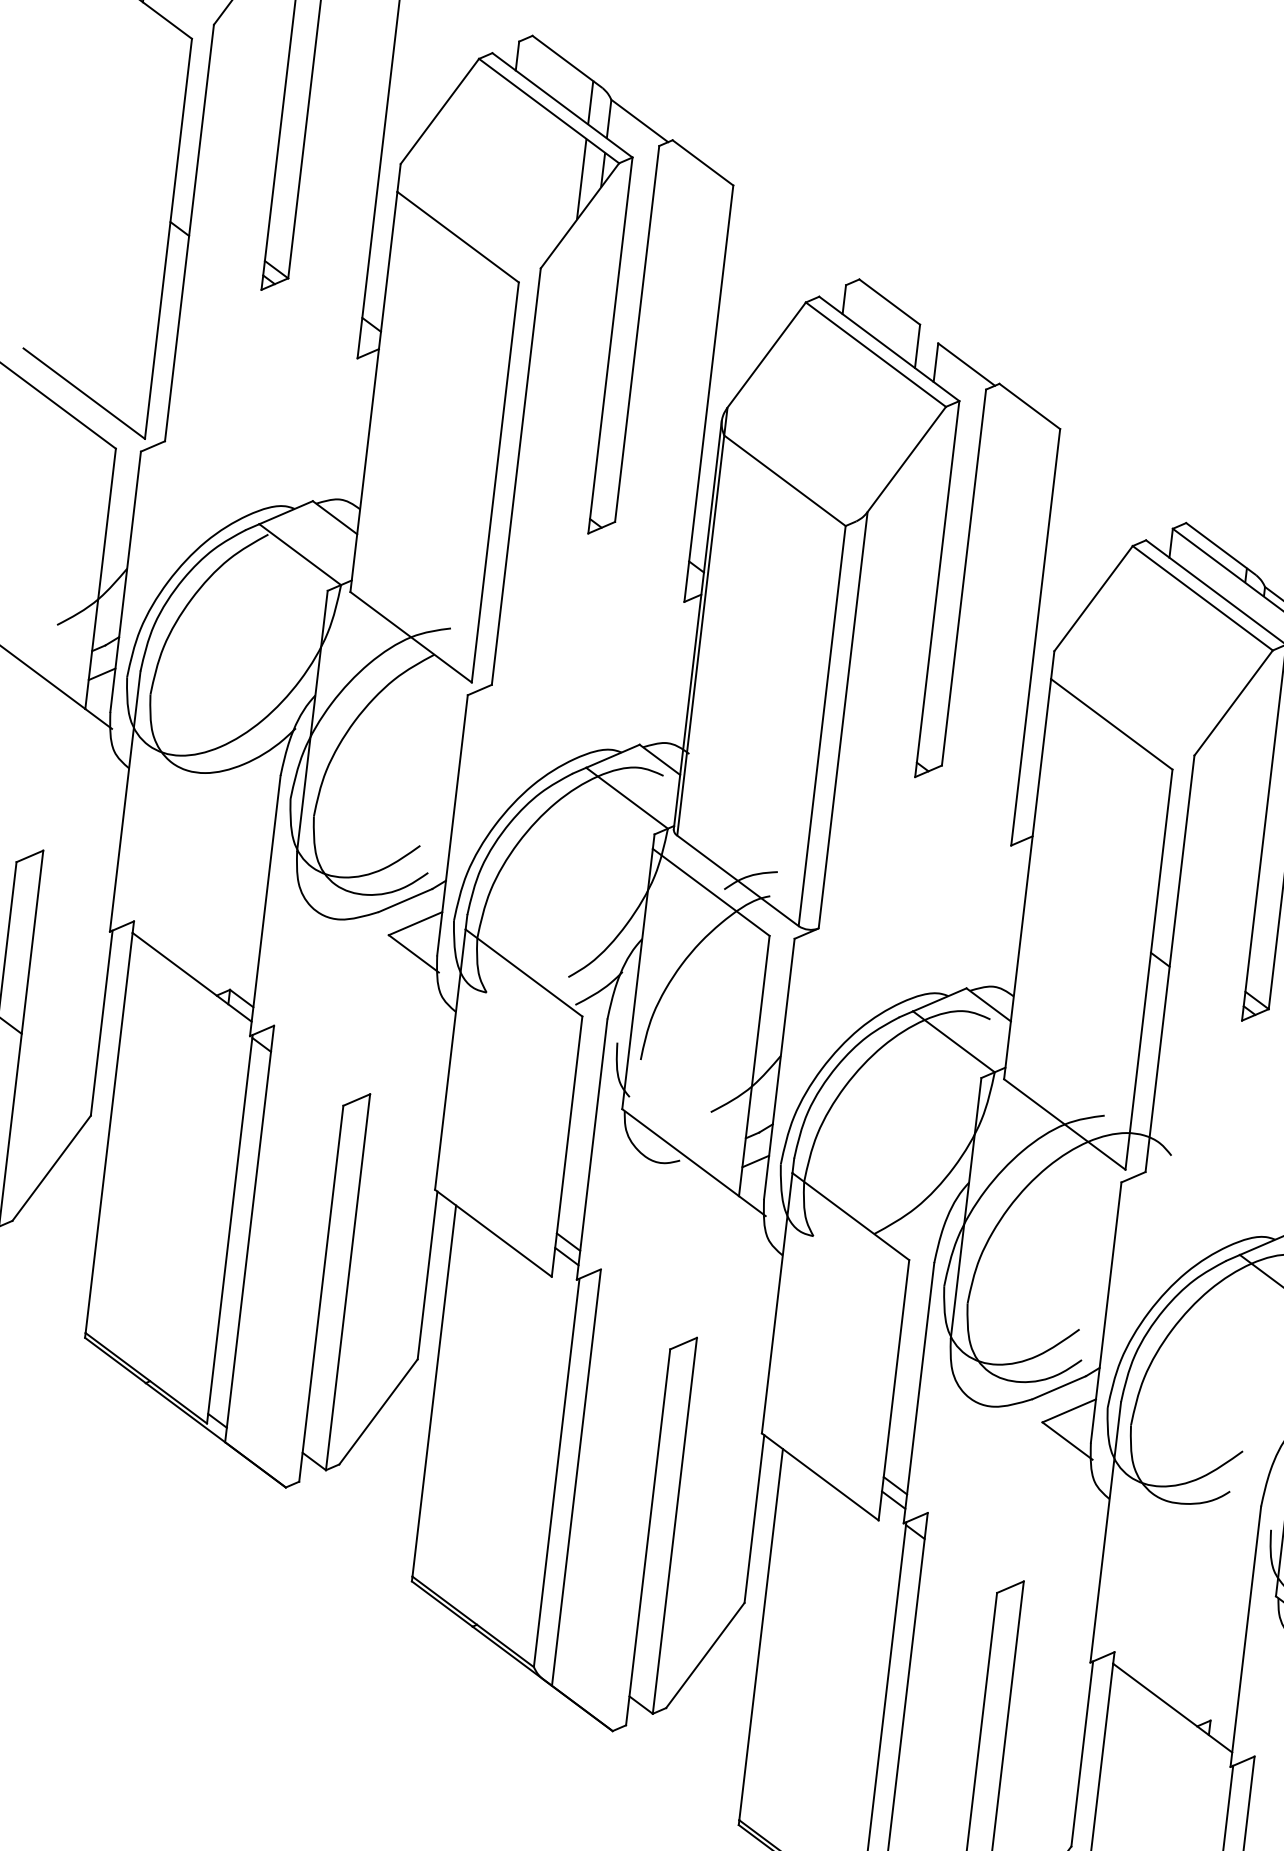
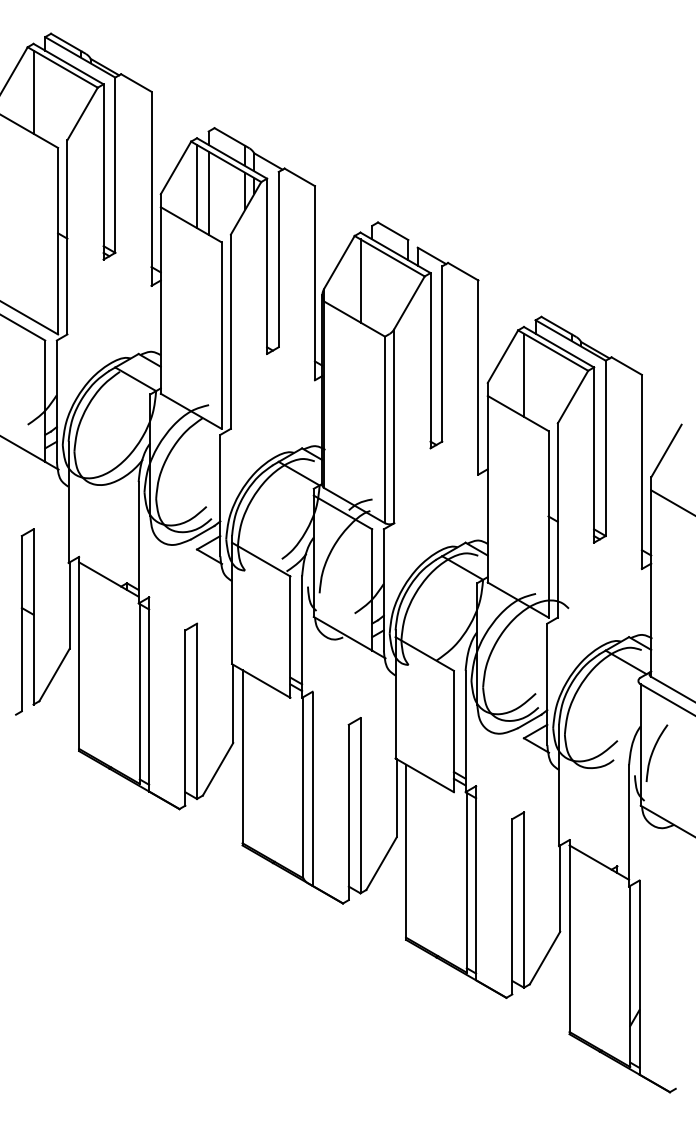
line: (481, 156) -> (197, 186), added
line: (503, 172) -> (208, 192), added
line: (807, 399) -> (360, 280), added
line: (1133, 642) -> (523, 374), added

